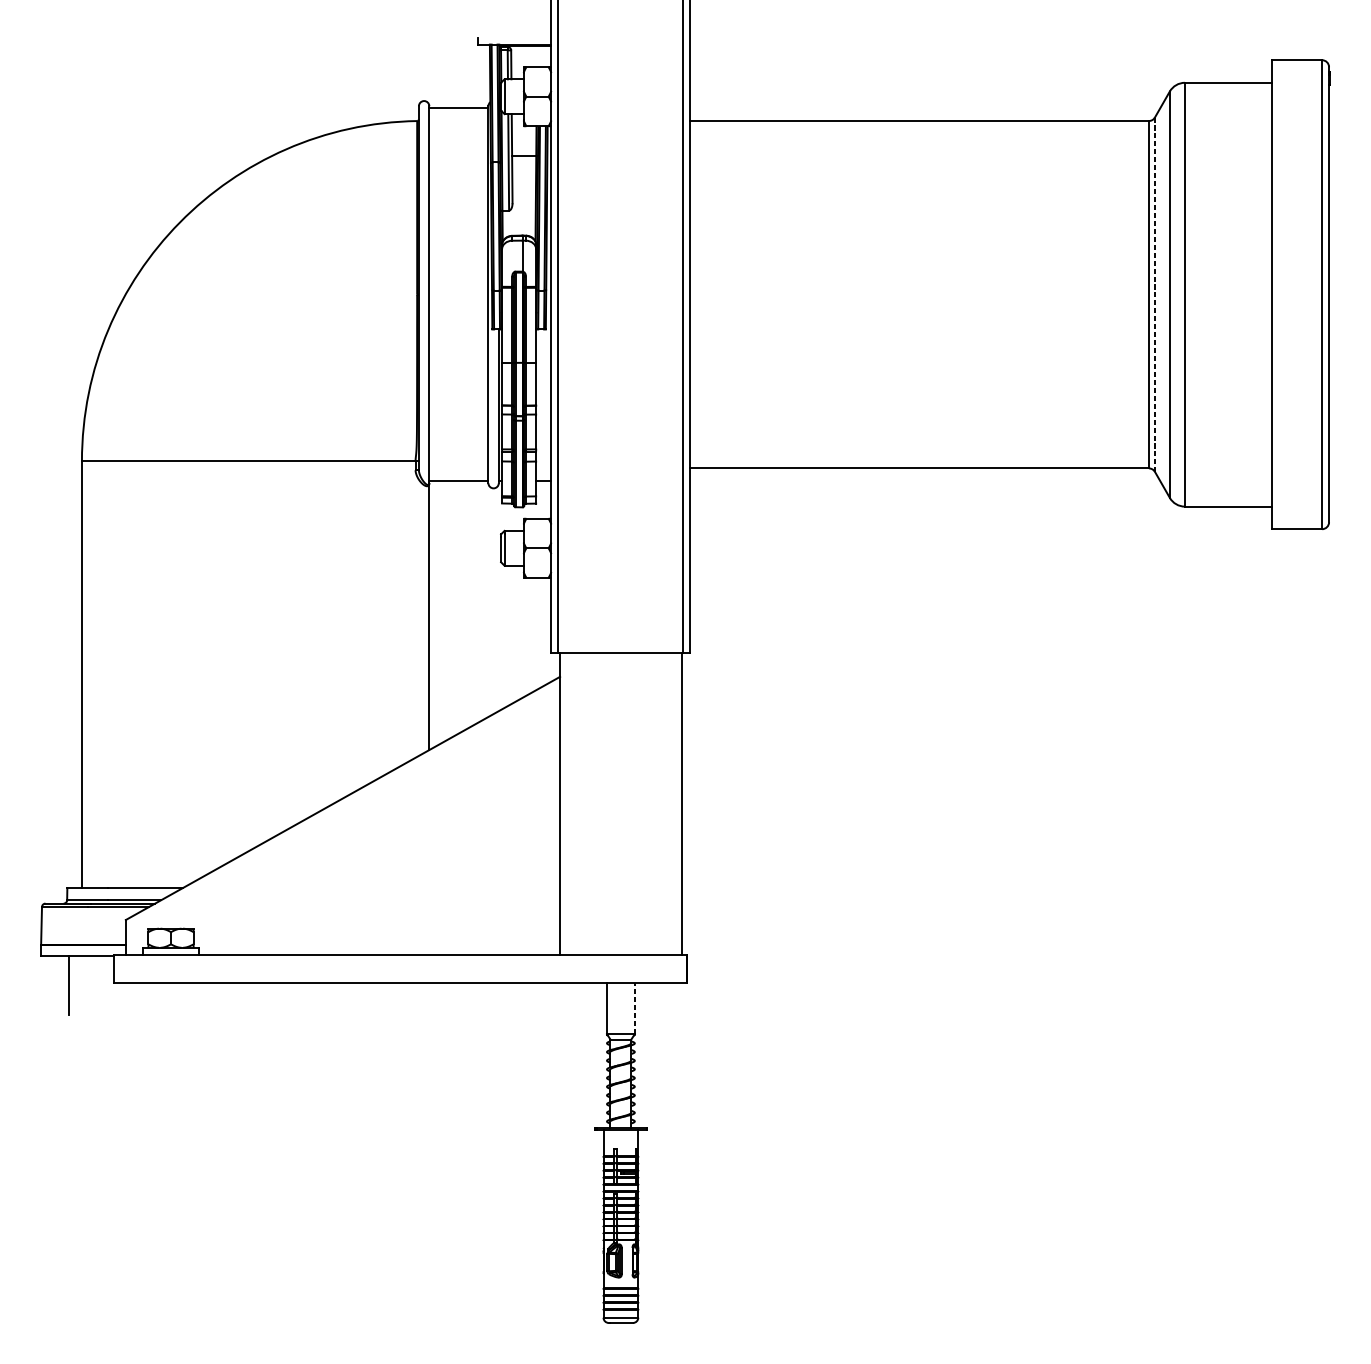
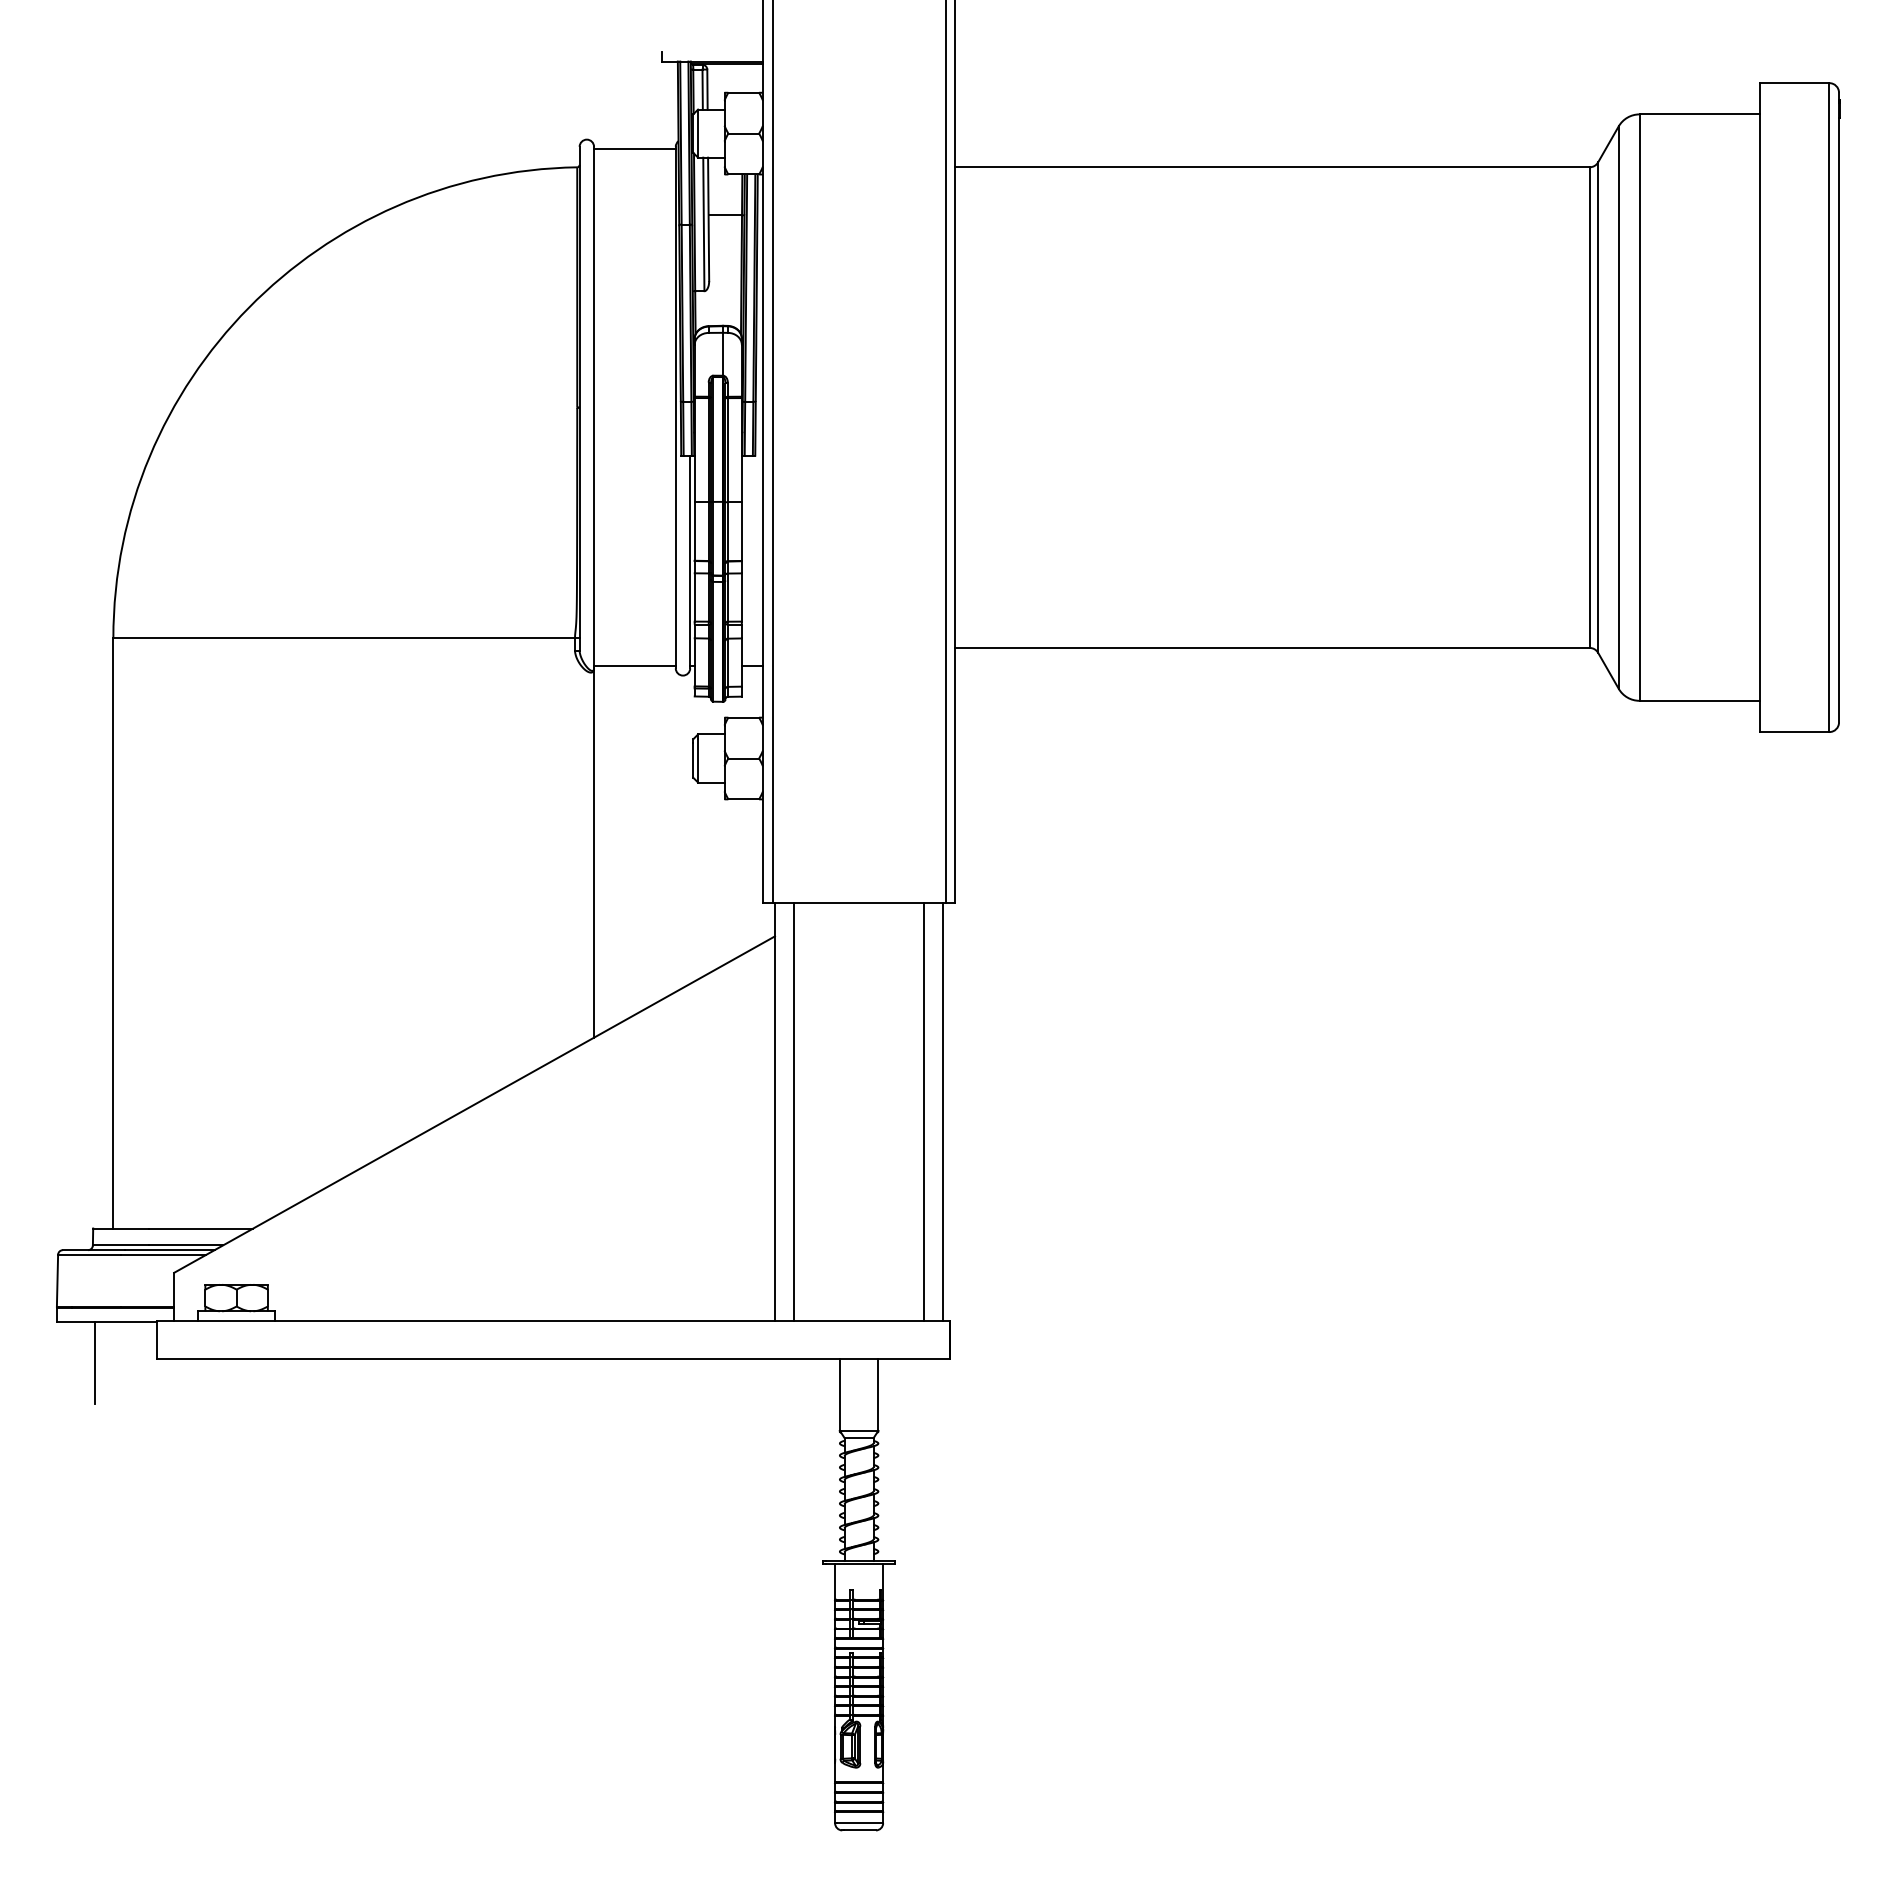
line: (1155, 295) -> (1598, 408), dashed -> solid
line: (574, 803) -> (794, 1111), added
line: (668, 803) -> (924, 1111), added
line: (634, 1008) -> (878, 1395), dashed -> solid

